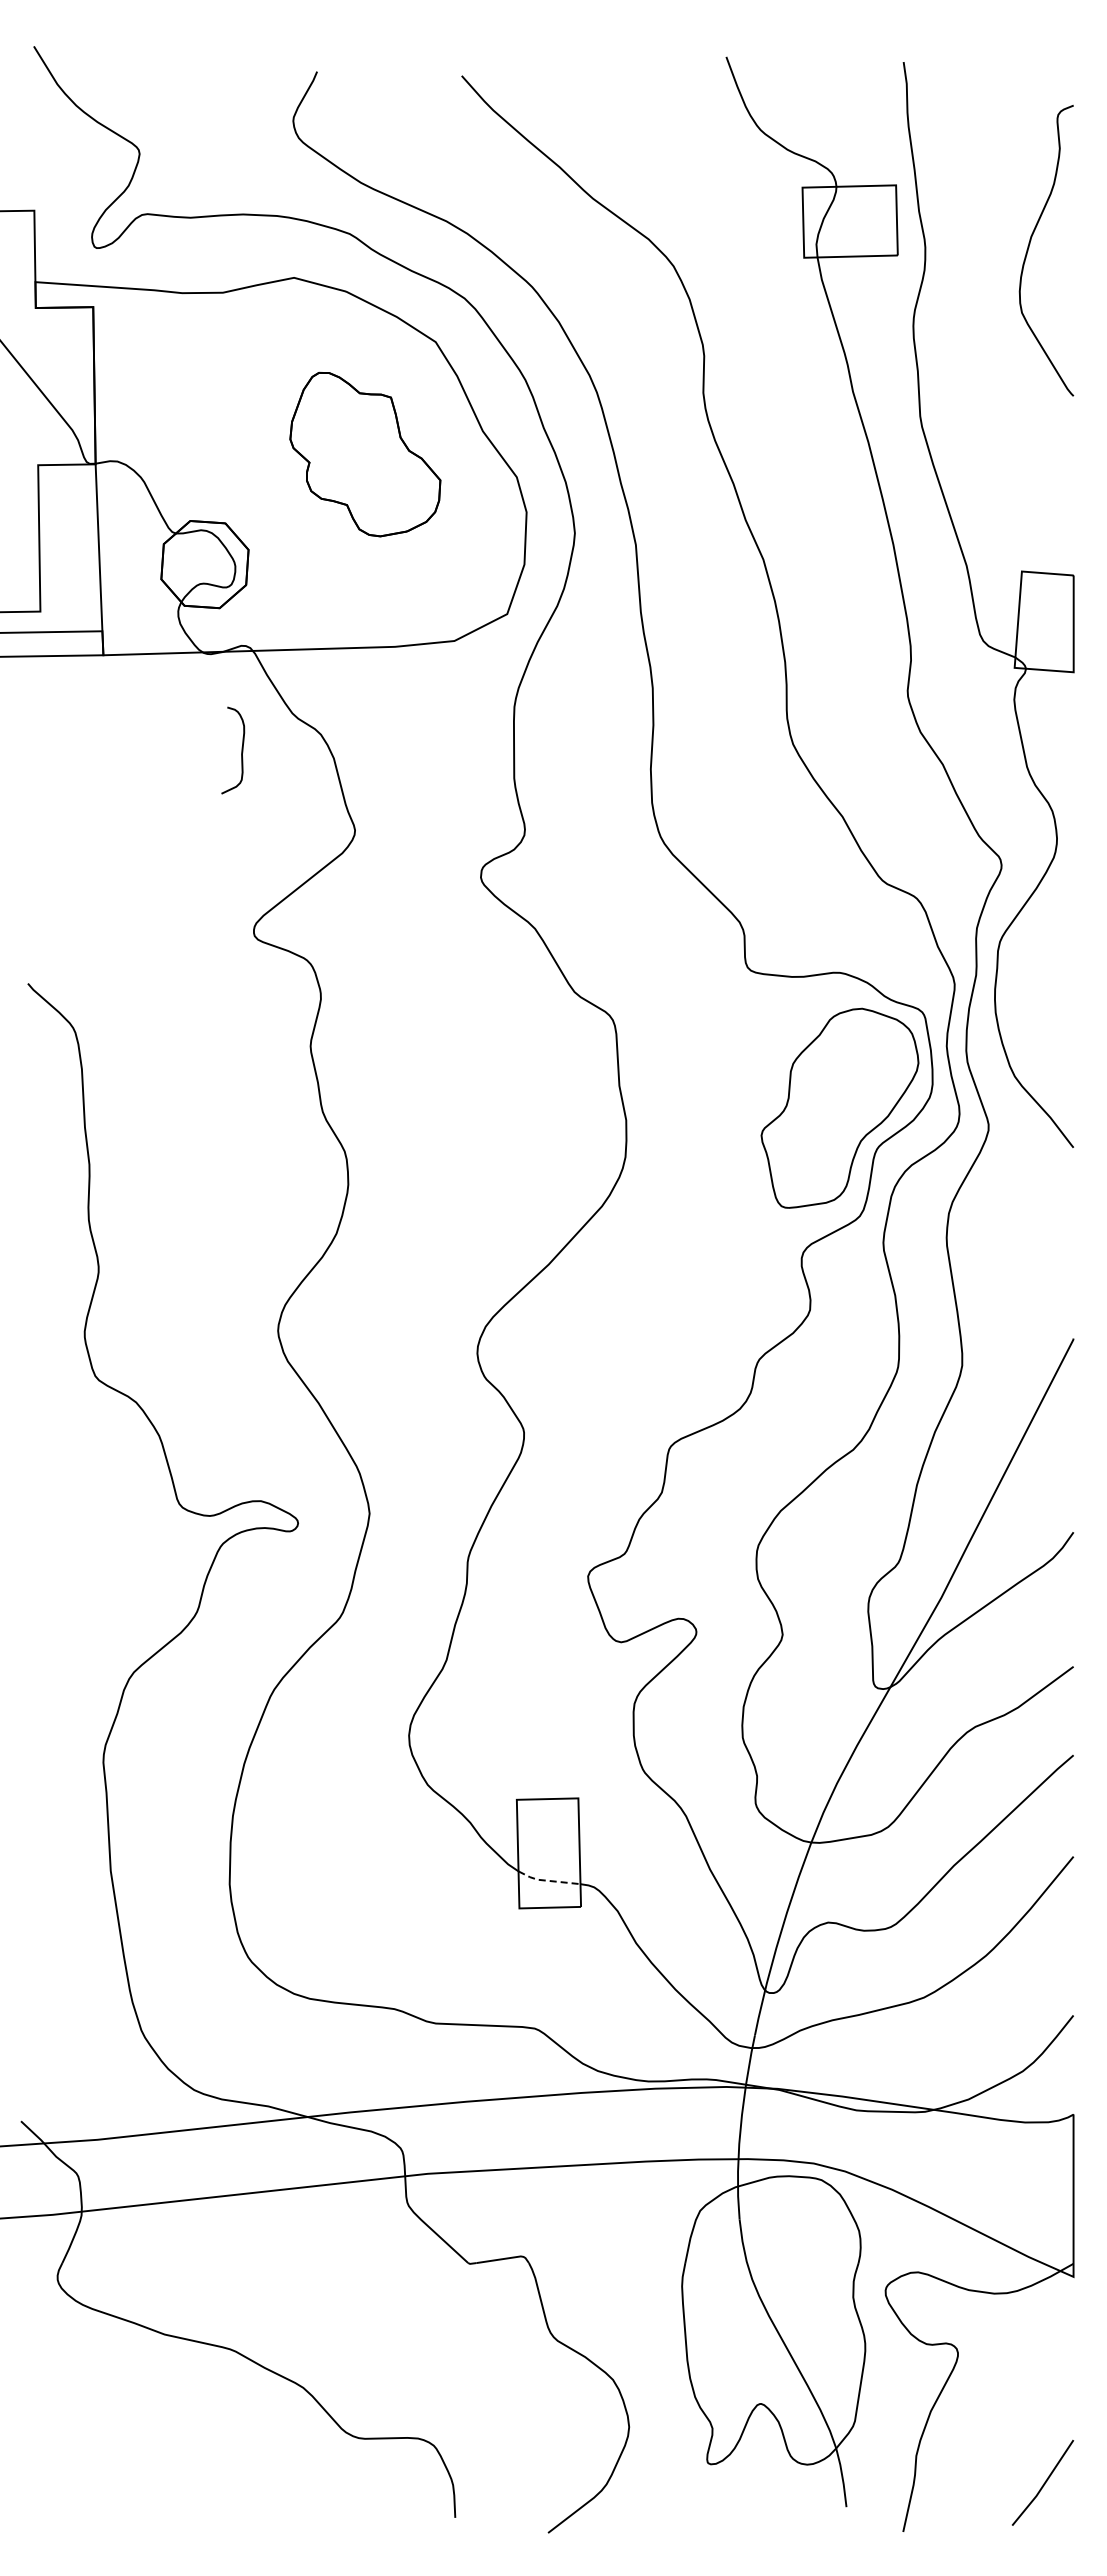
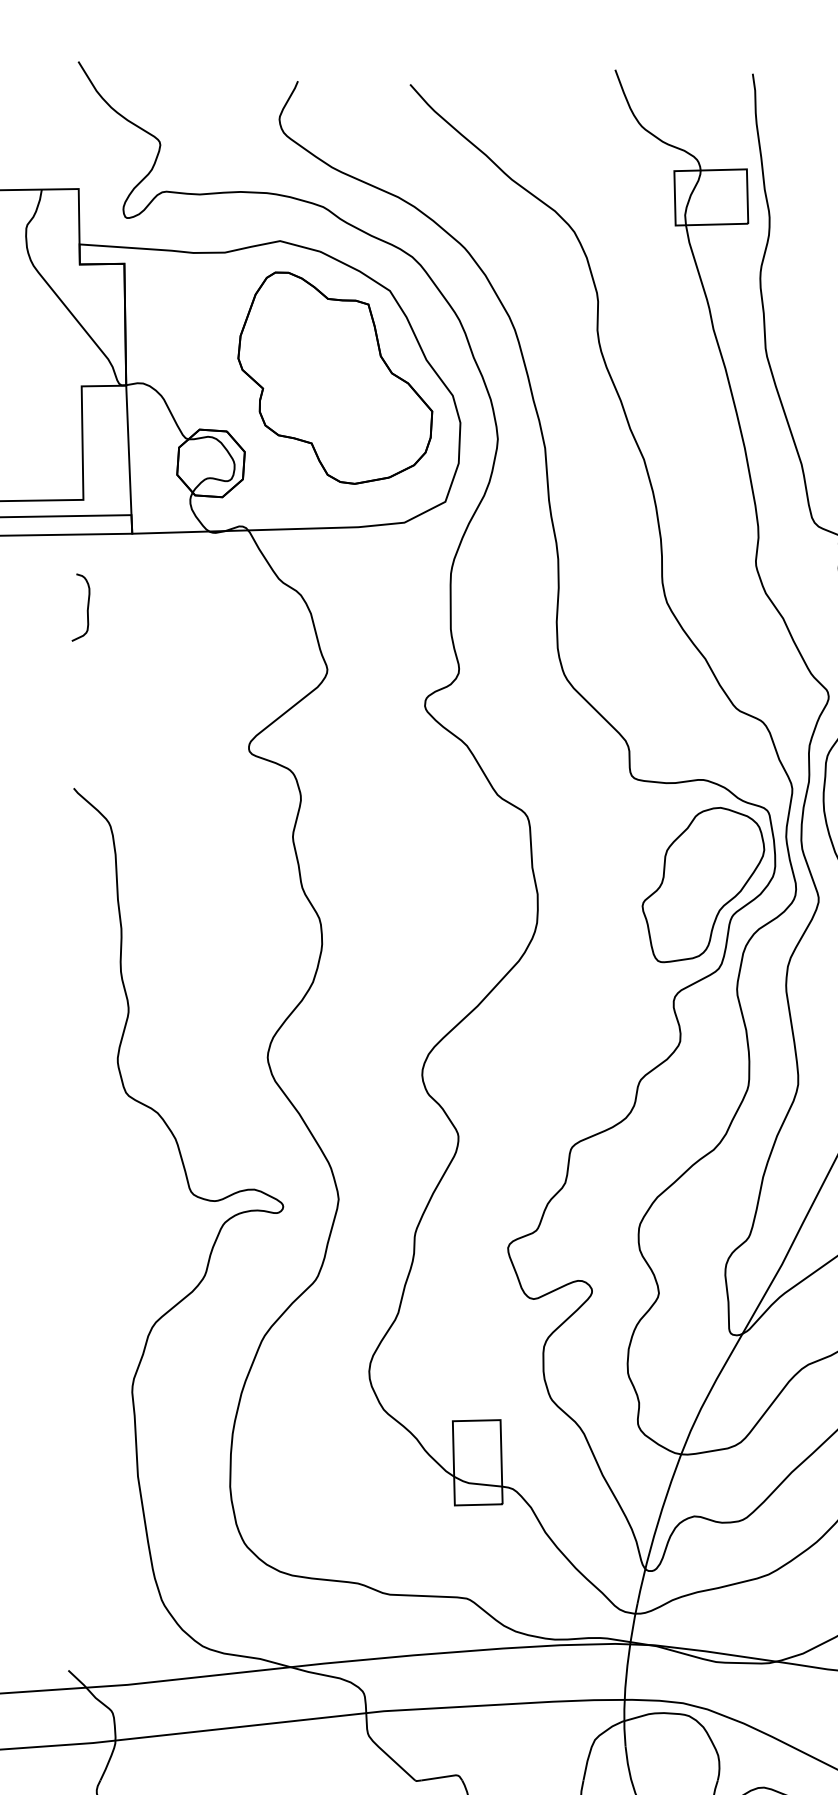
part: (365, 454) -> (335, 378), size x1.67
curve: (241, 750) -> (87, 607), moved
line: (547, 1880) -> (476, 1483), dashed -> solid

